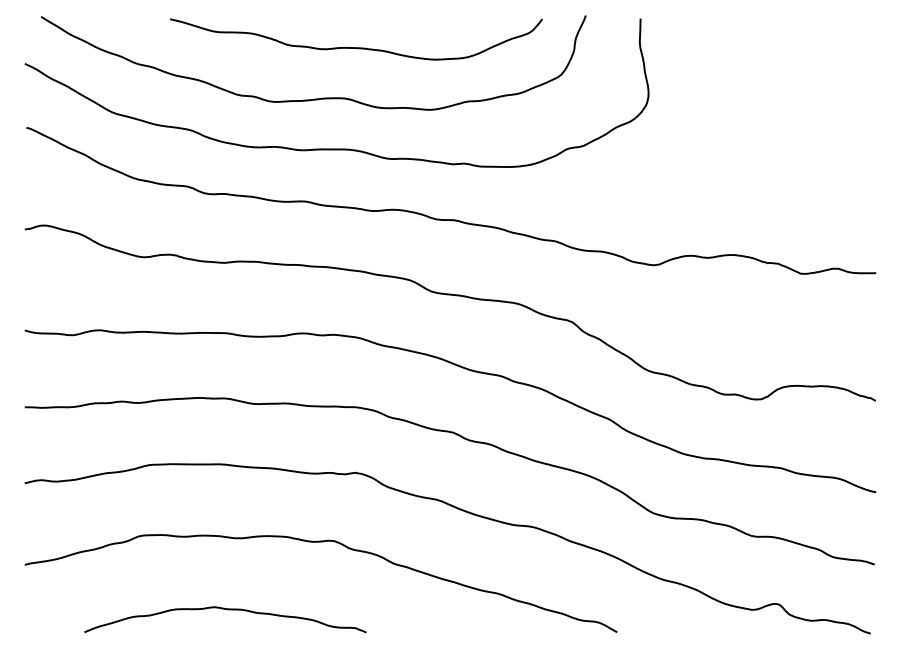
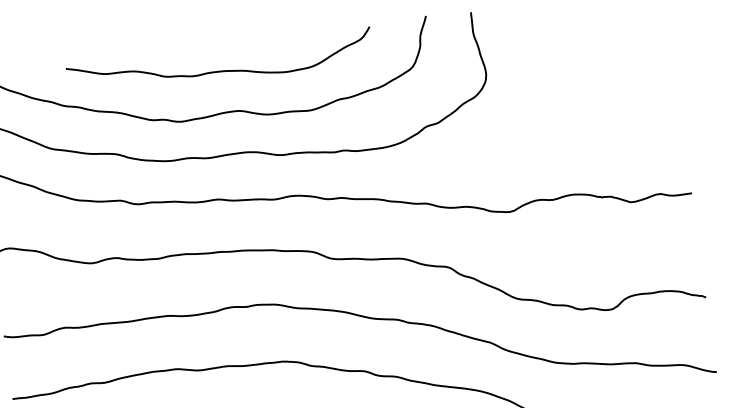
curve: (356, 47) -> (221, 70), moved

